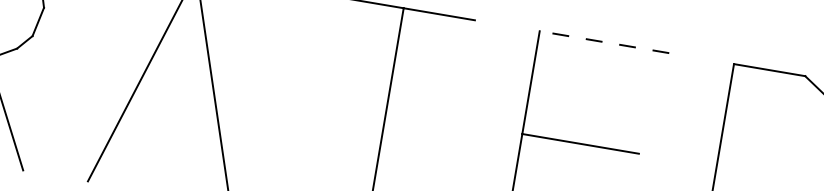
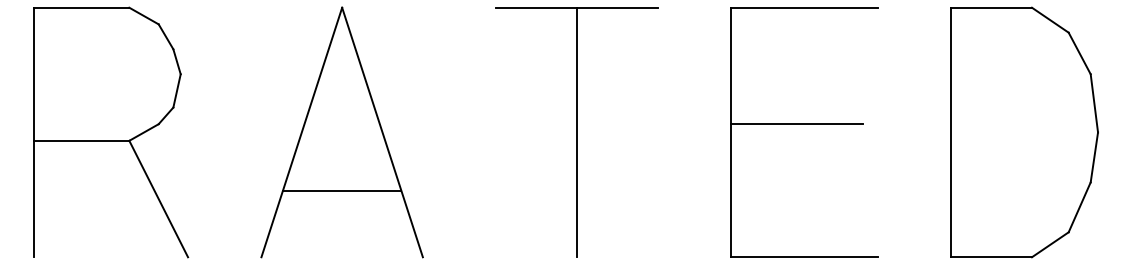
line: (604, 42) -> (804, 7), dashed -> solid
line: (168, 134) -> (341, 190), added

